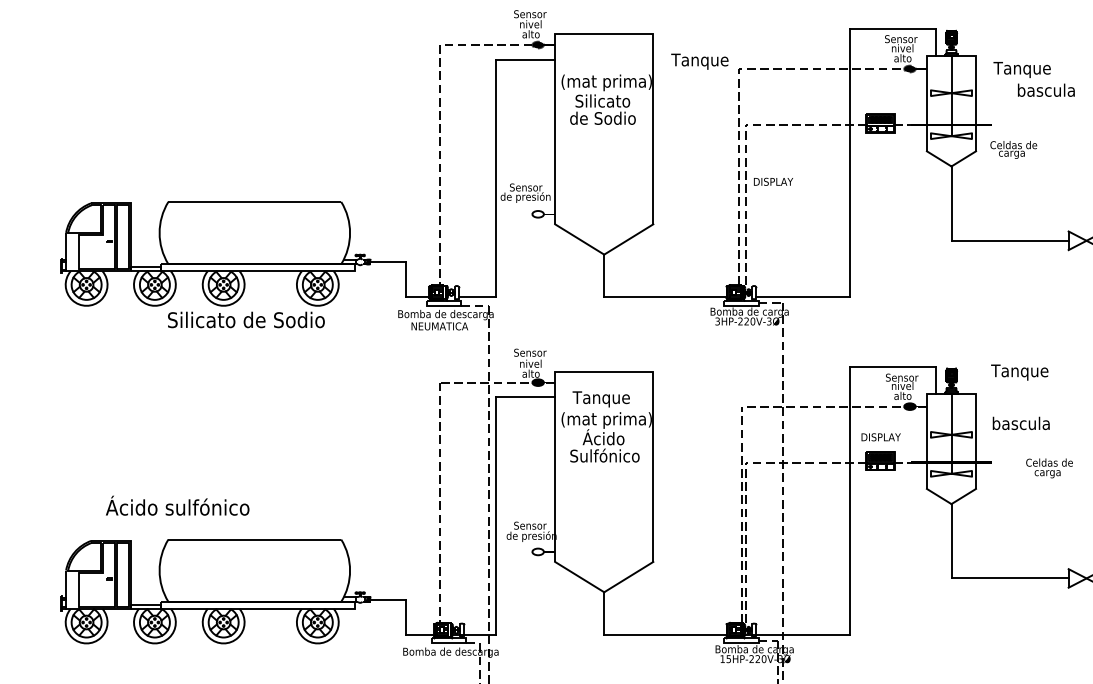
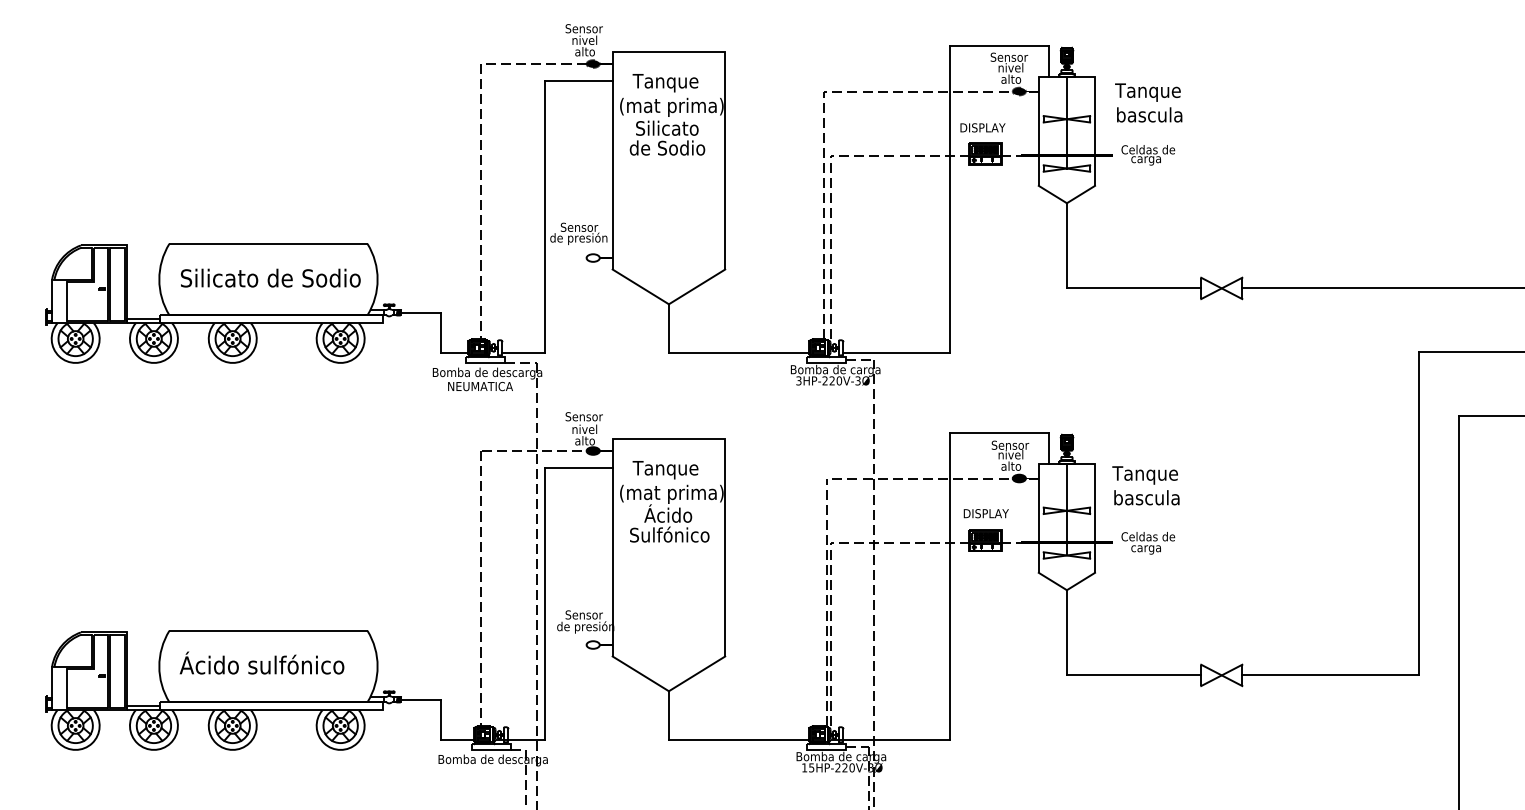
text: (699, 62) -> (665, 83), moved
text: (1046, 89) -> (1149, 114), moved
text: (1013, 150) -> (1148, 155), moved
text: (773, 181) -> (982, 127), moved
text: (246, 319) -> (270, 277), moved
text: (1019, 372) -> (1144, 475), moved
text: (1049, 468) -> (1148, 543), moved
text: (177, 505) -> (261, 662), moved

